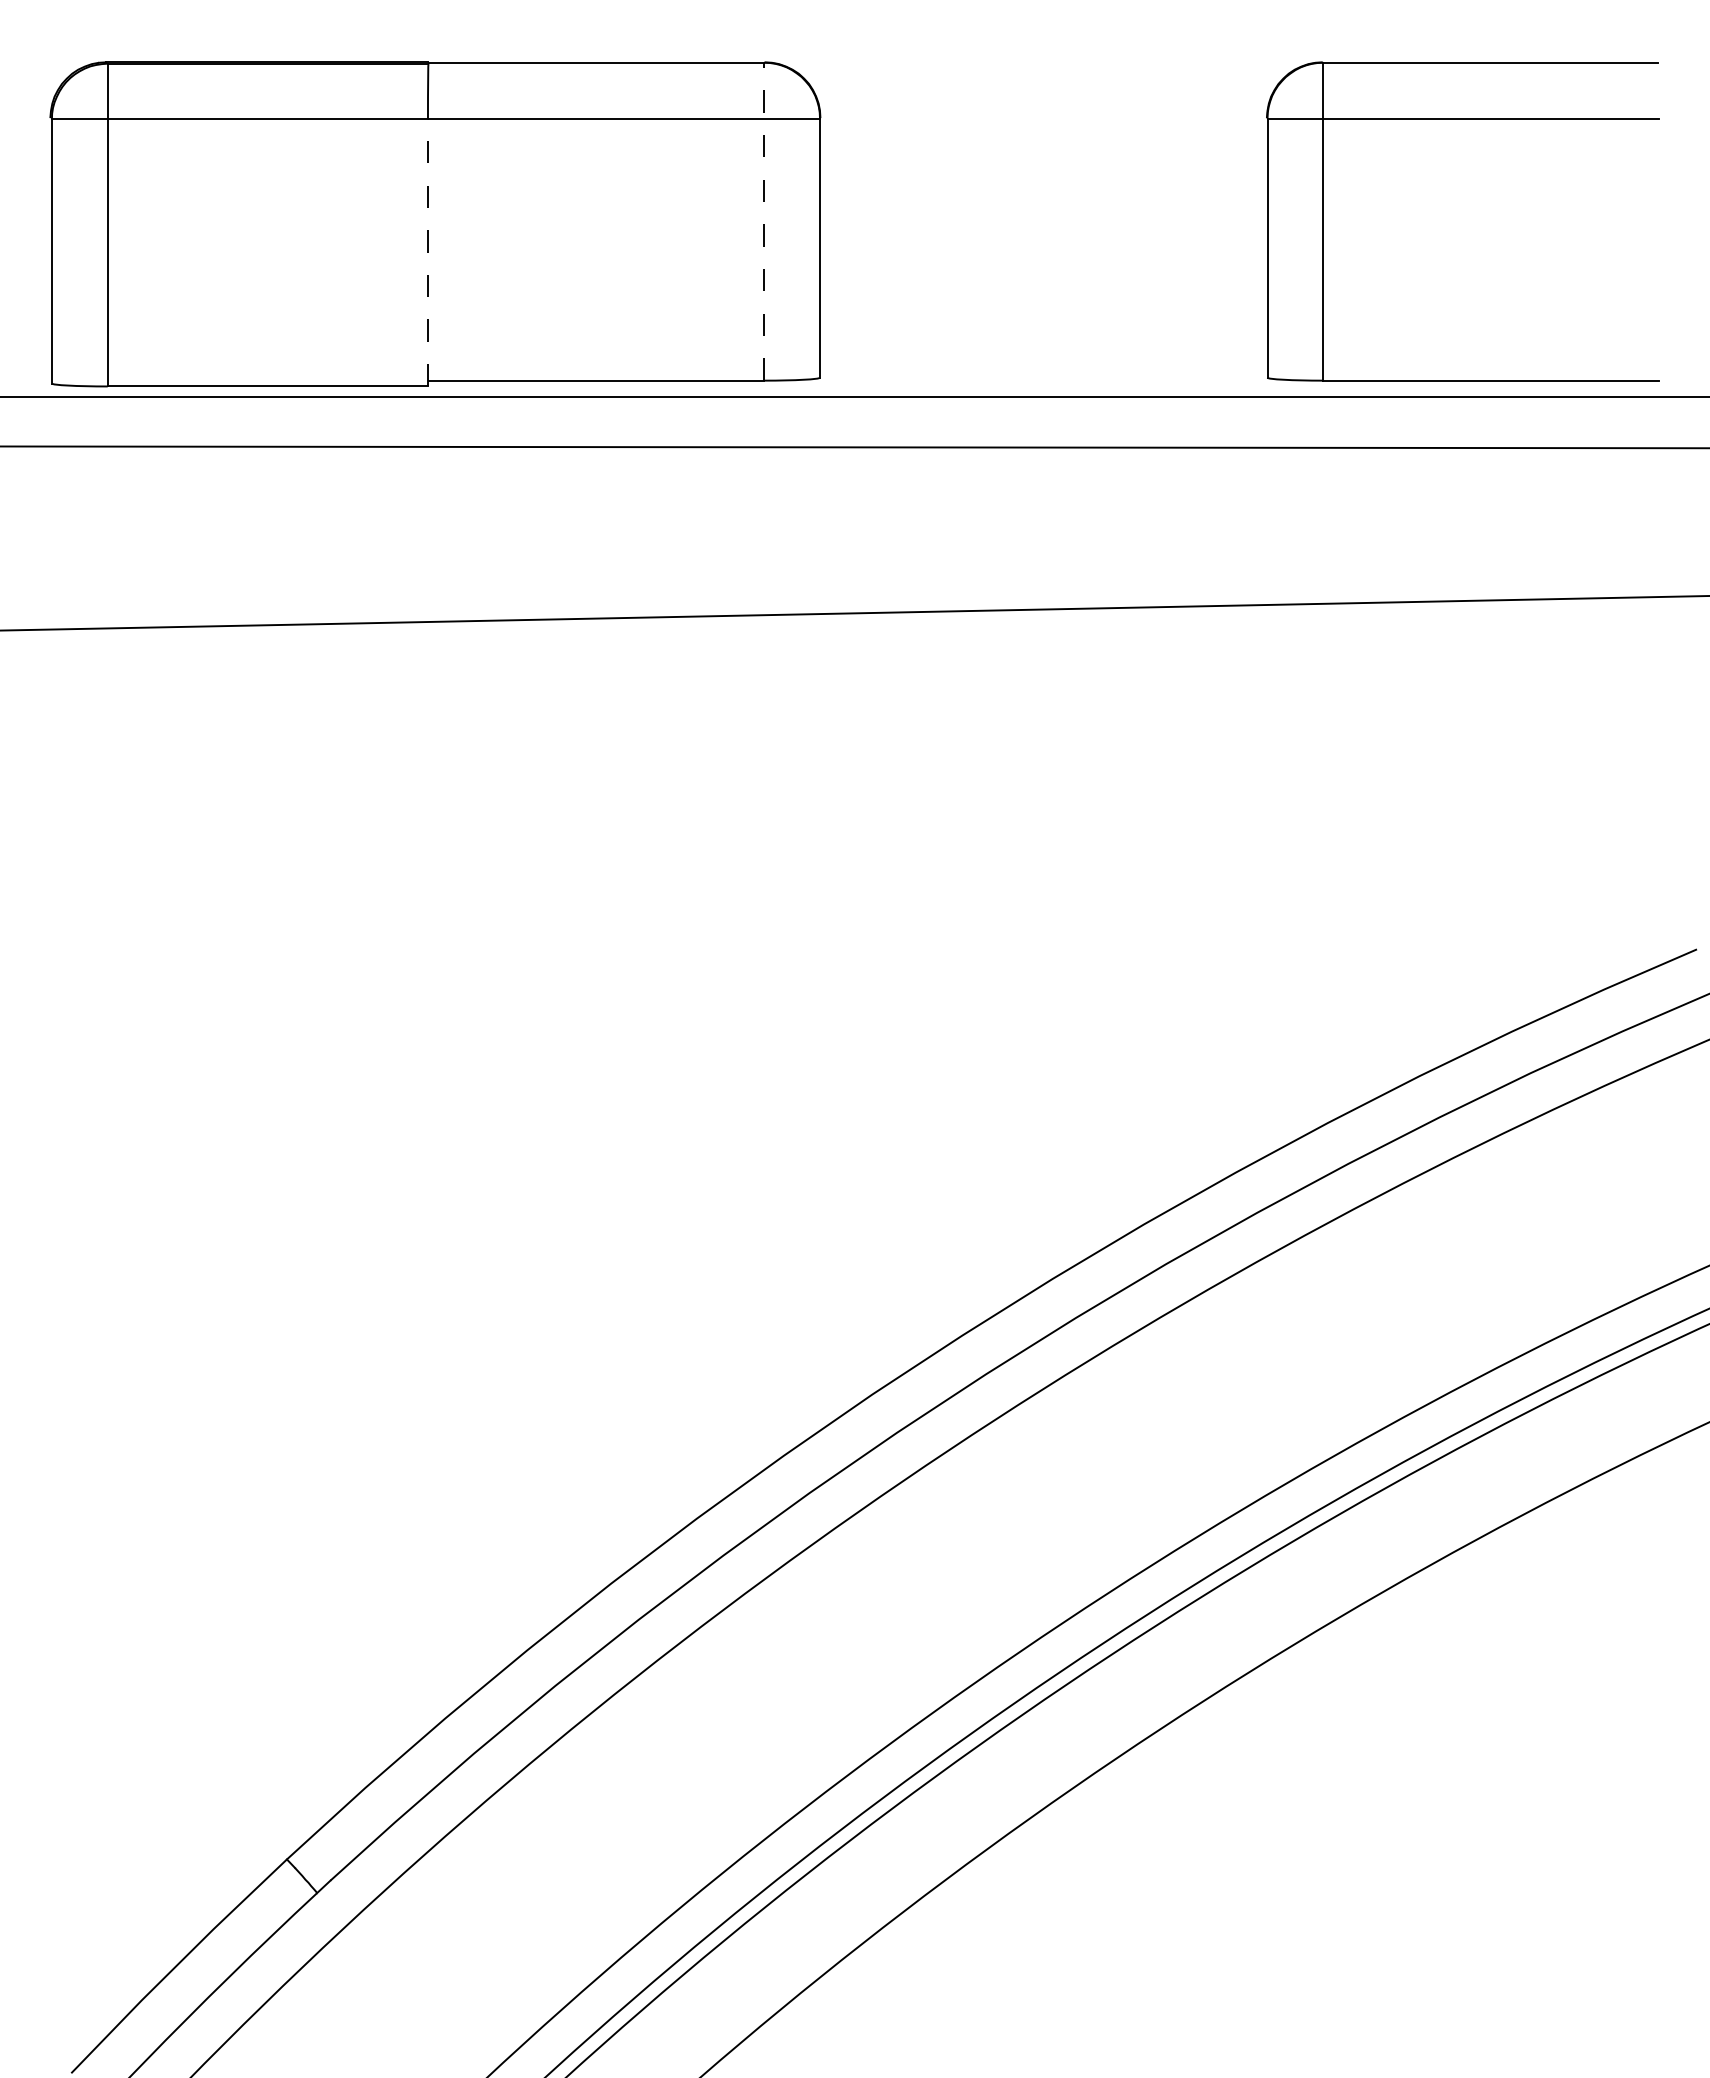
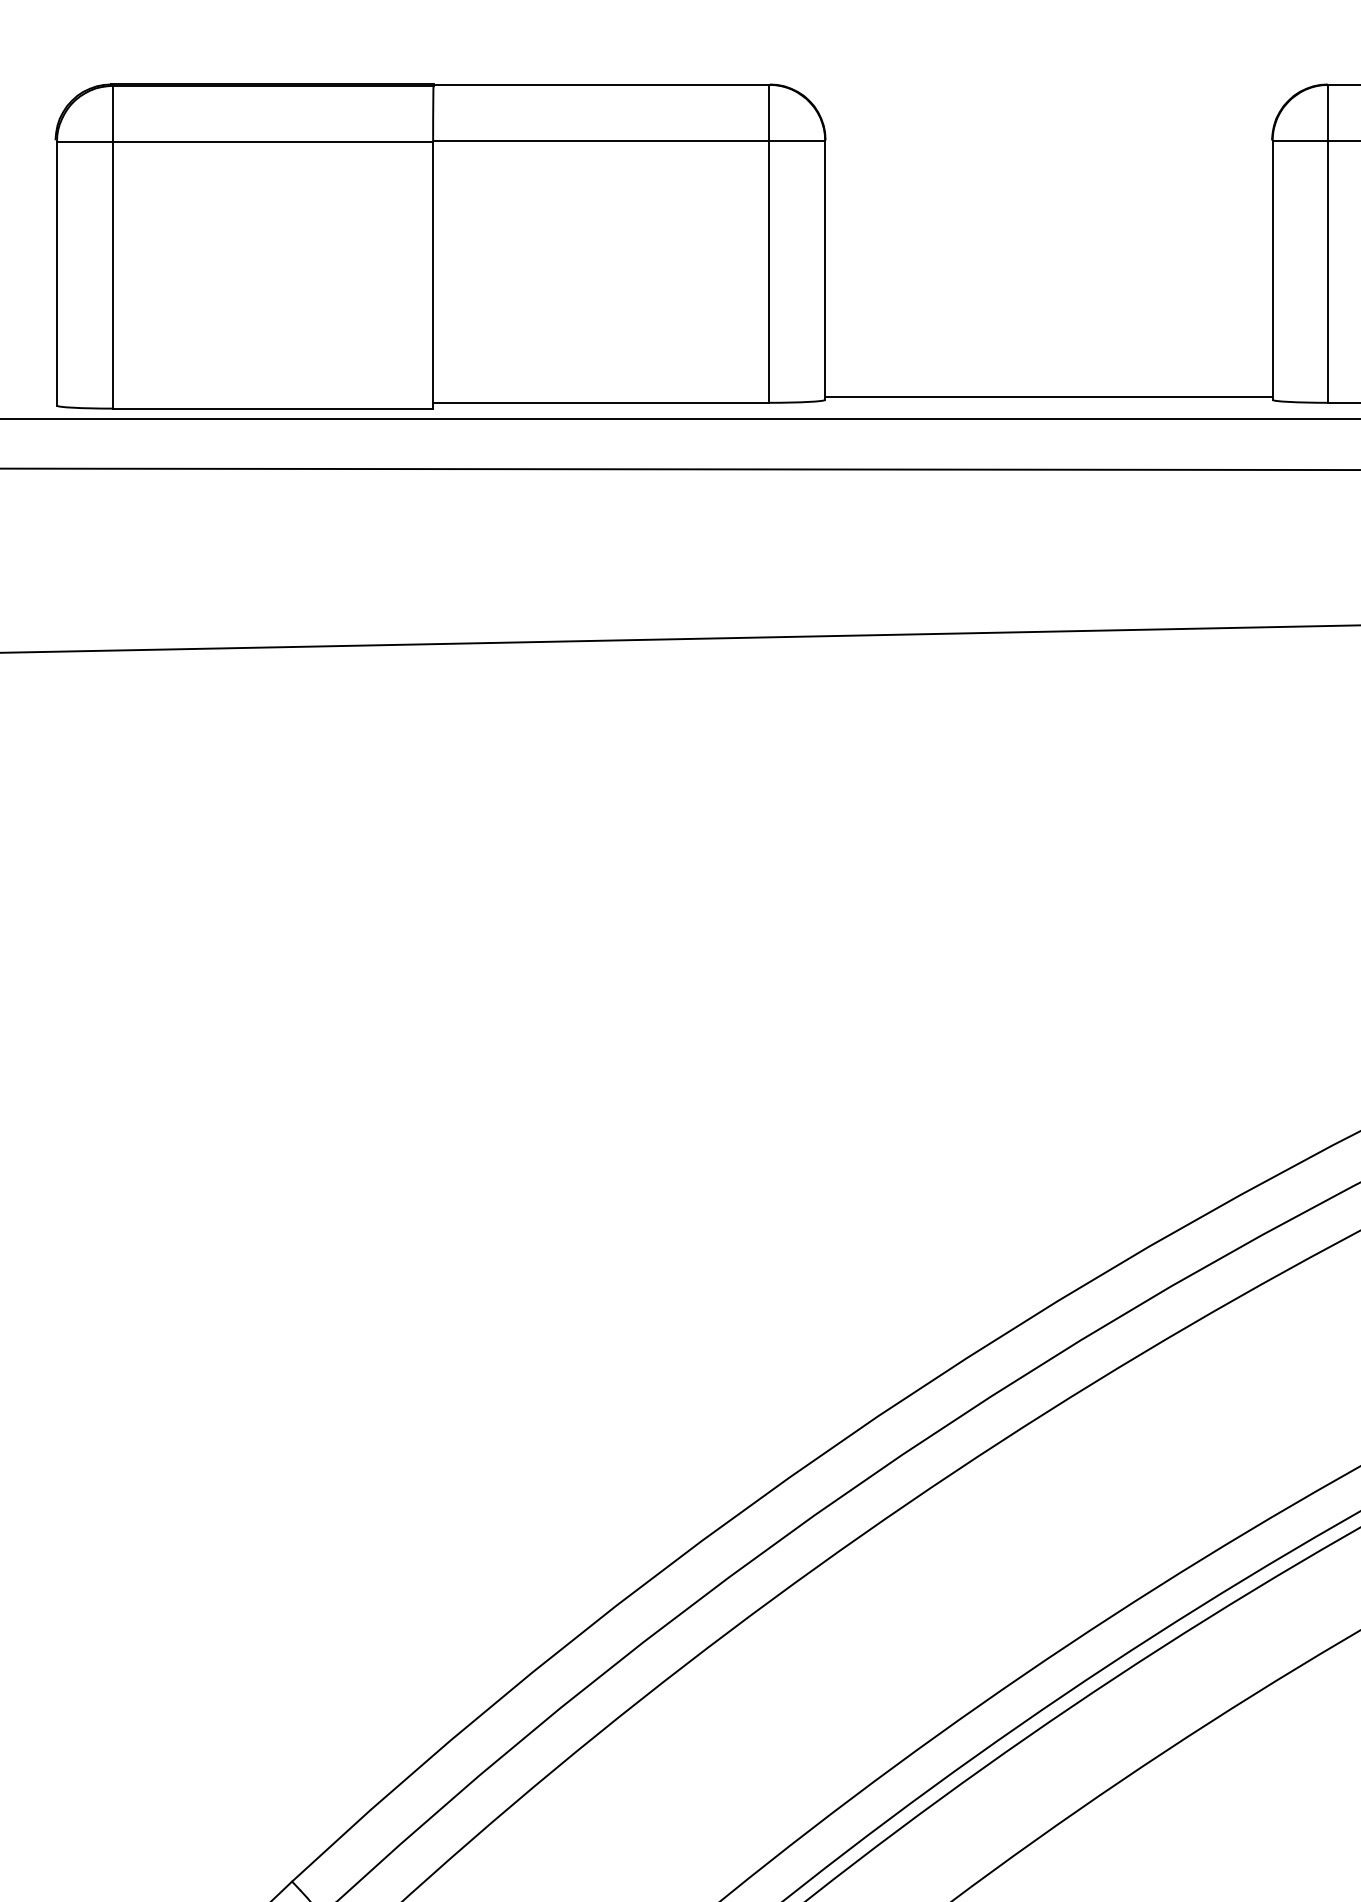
line: (764, 221) -> (769, 243), dashed -> solid
line: (428, 252) -> (433, 274), dashed -> solid
line: (1043, 374) -> (1048, 396), added

